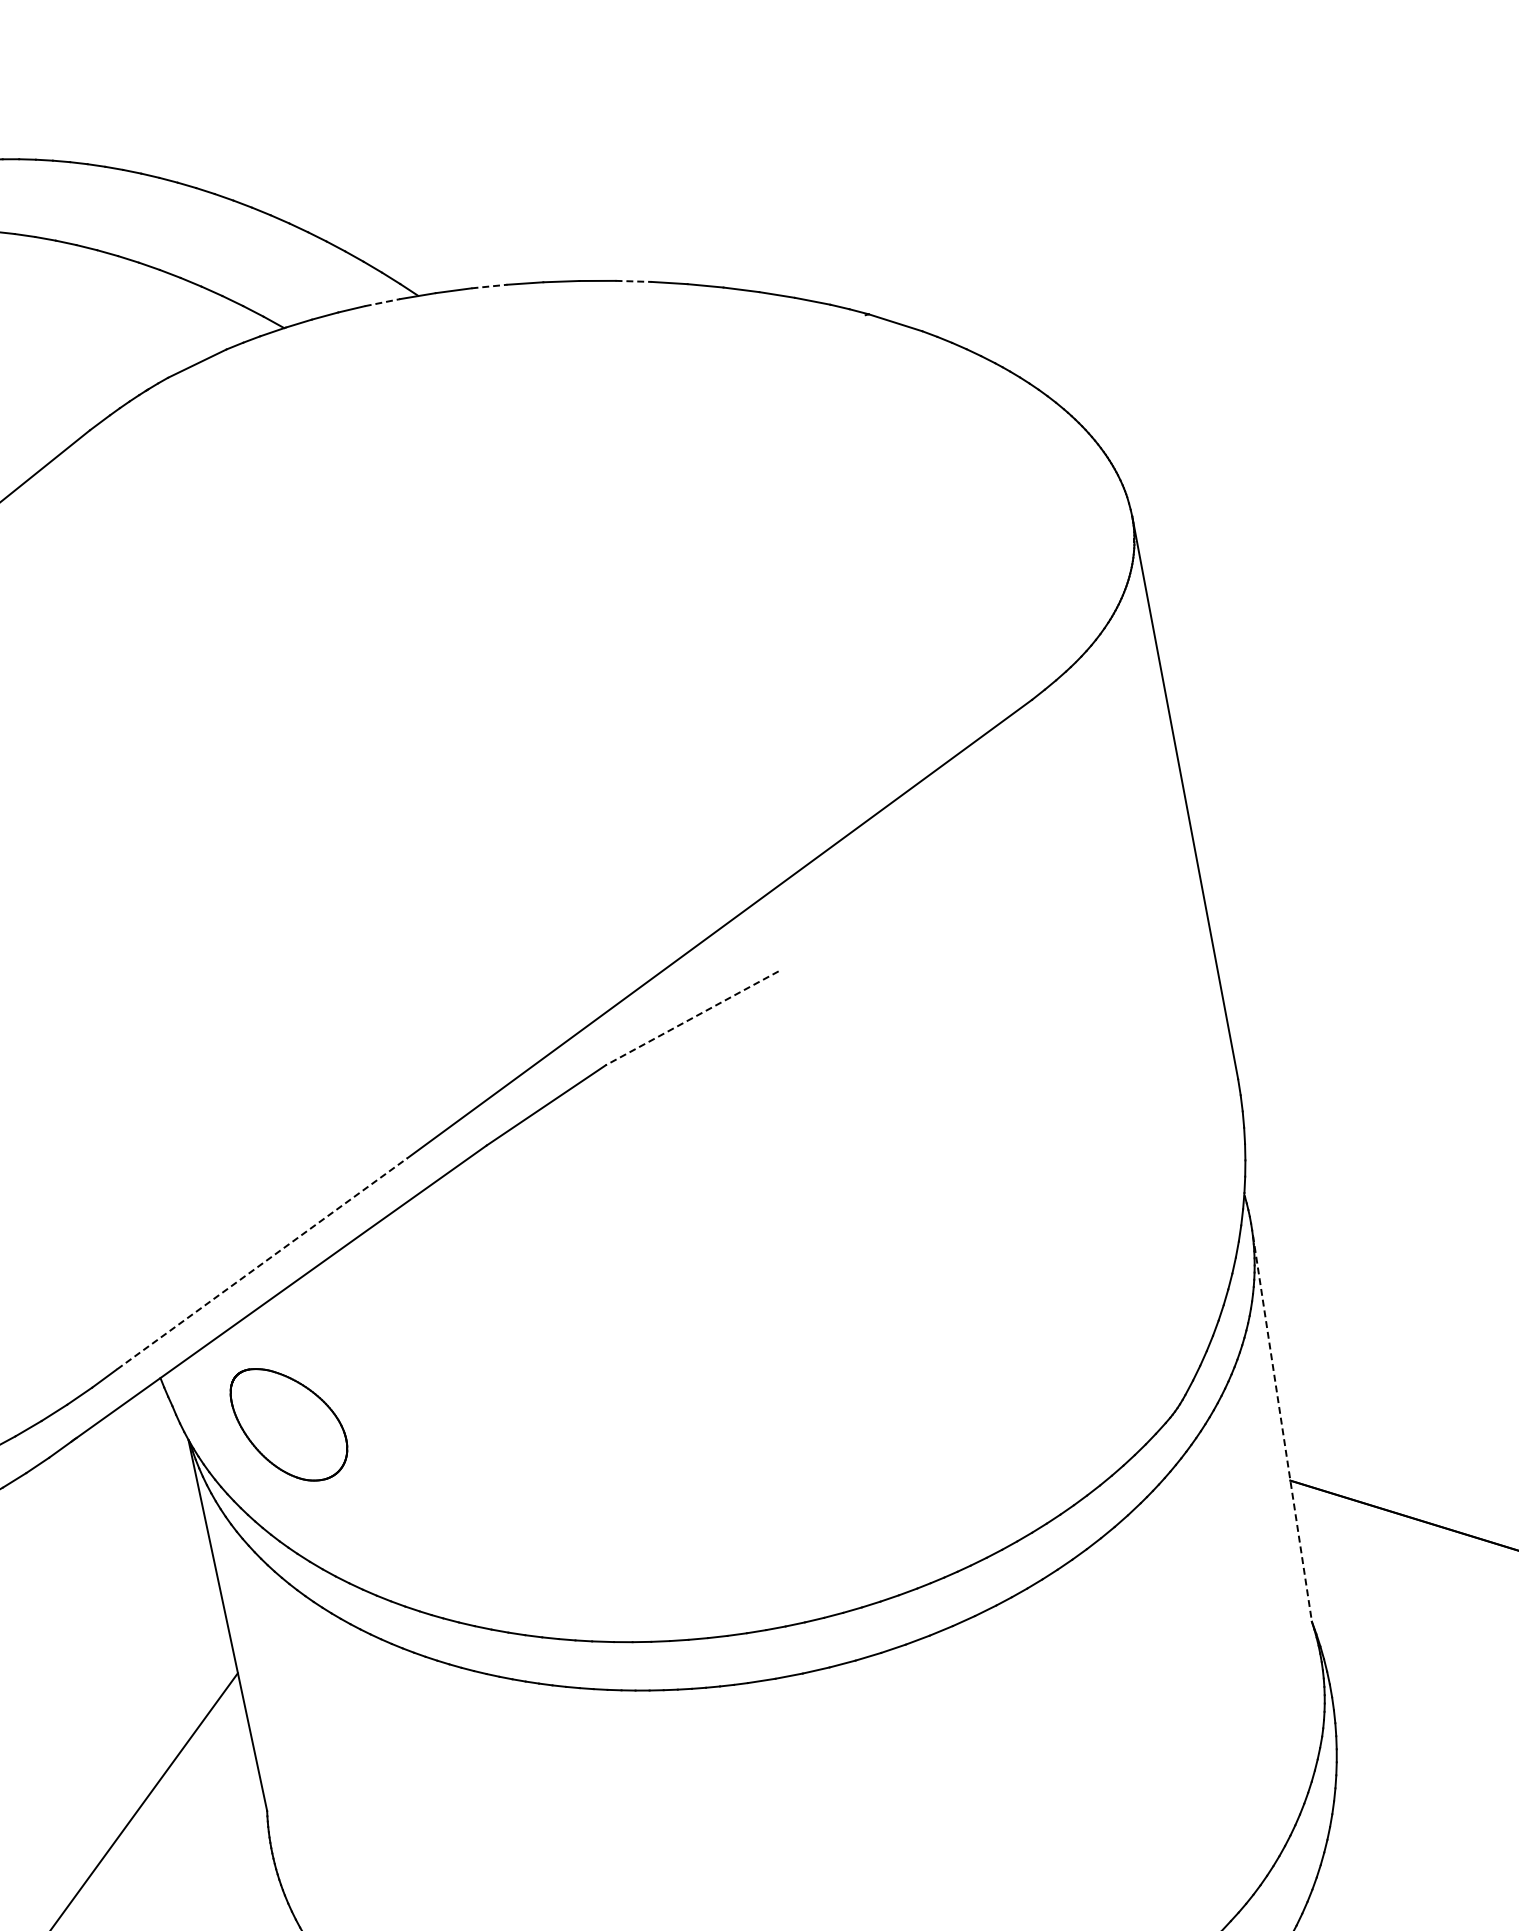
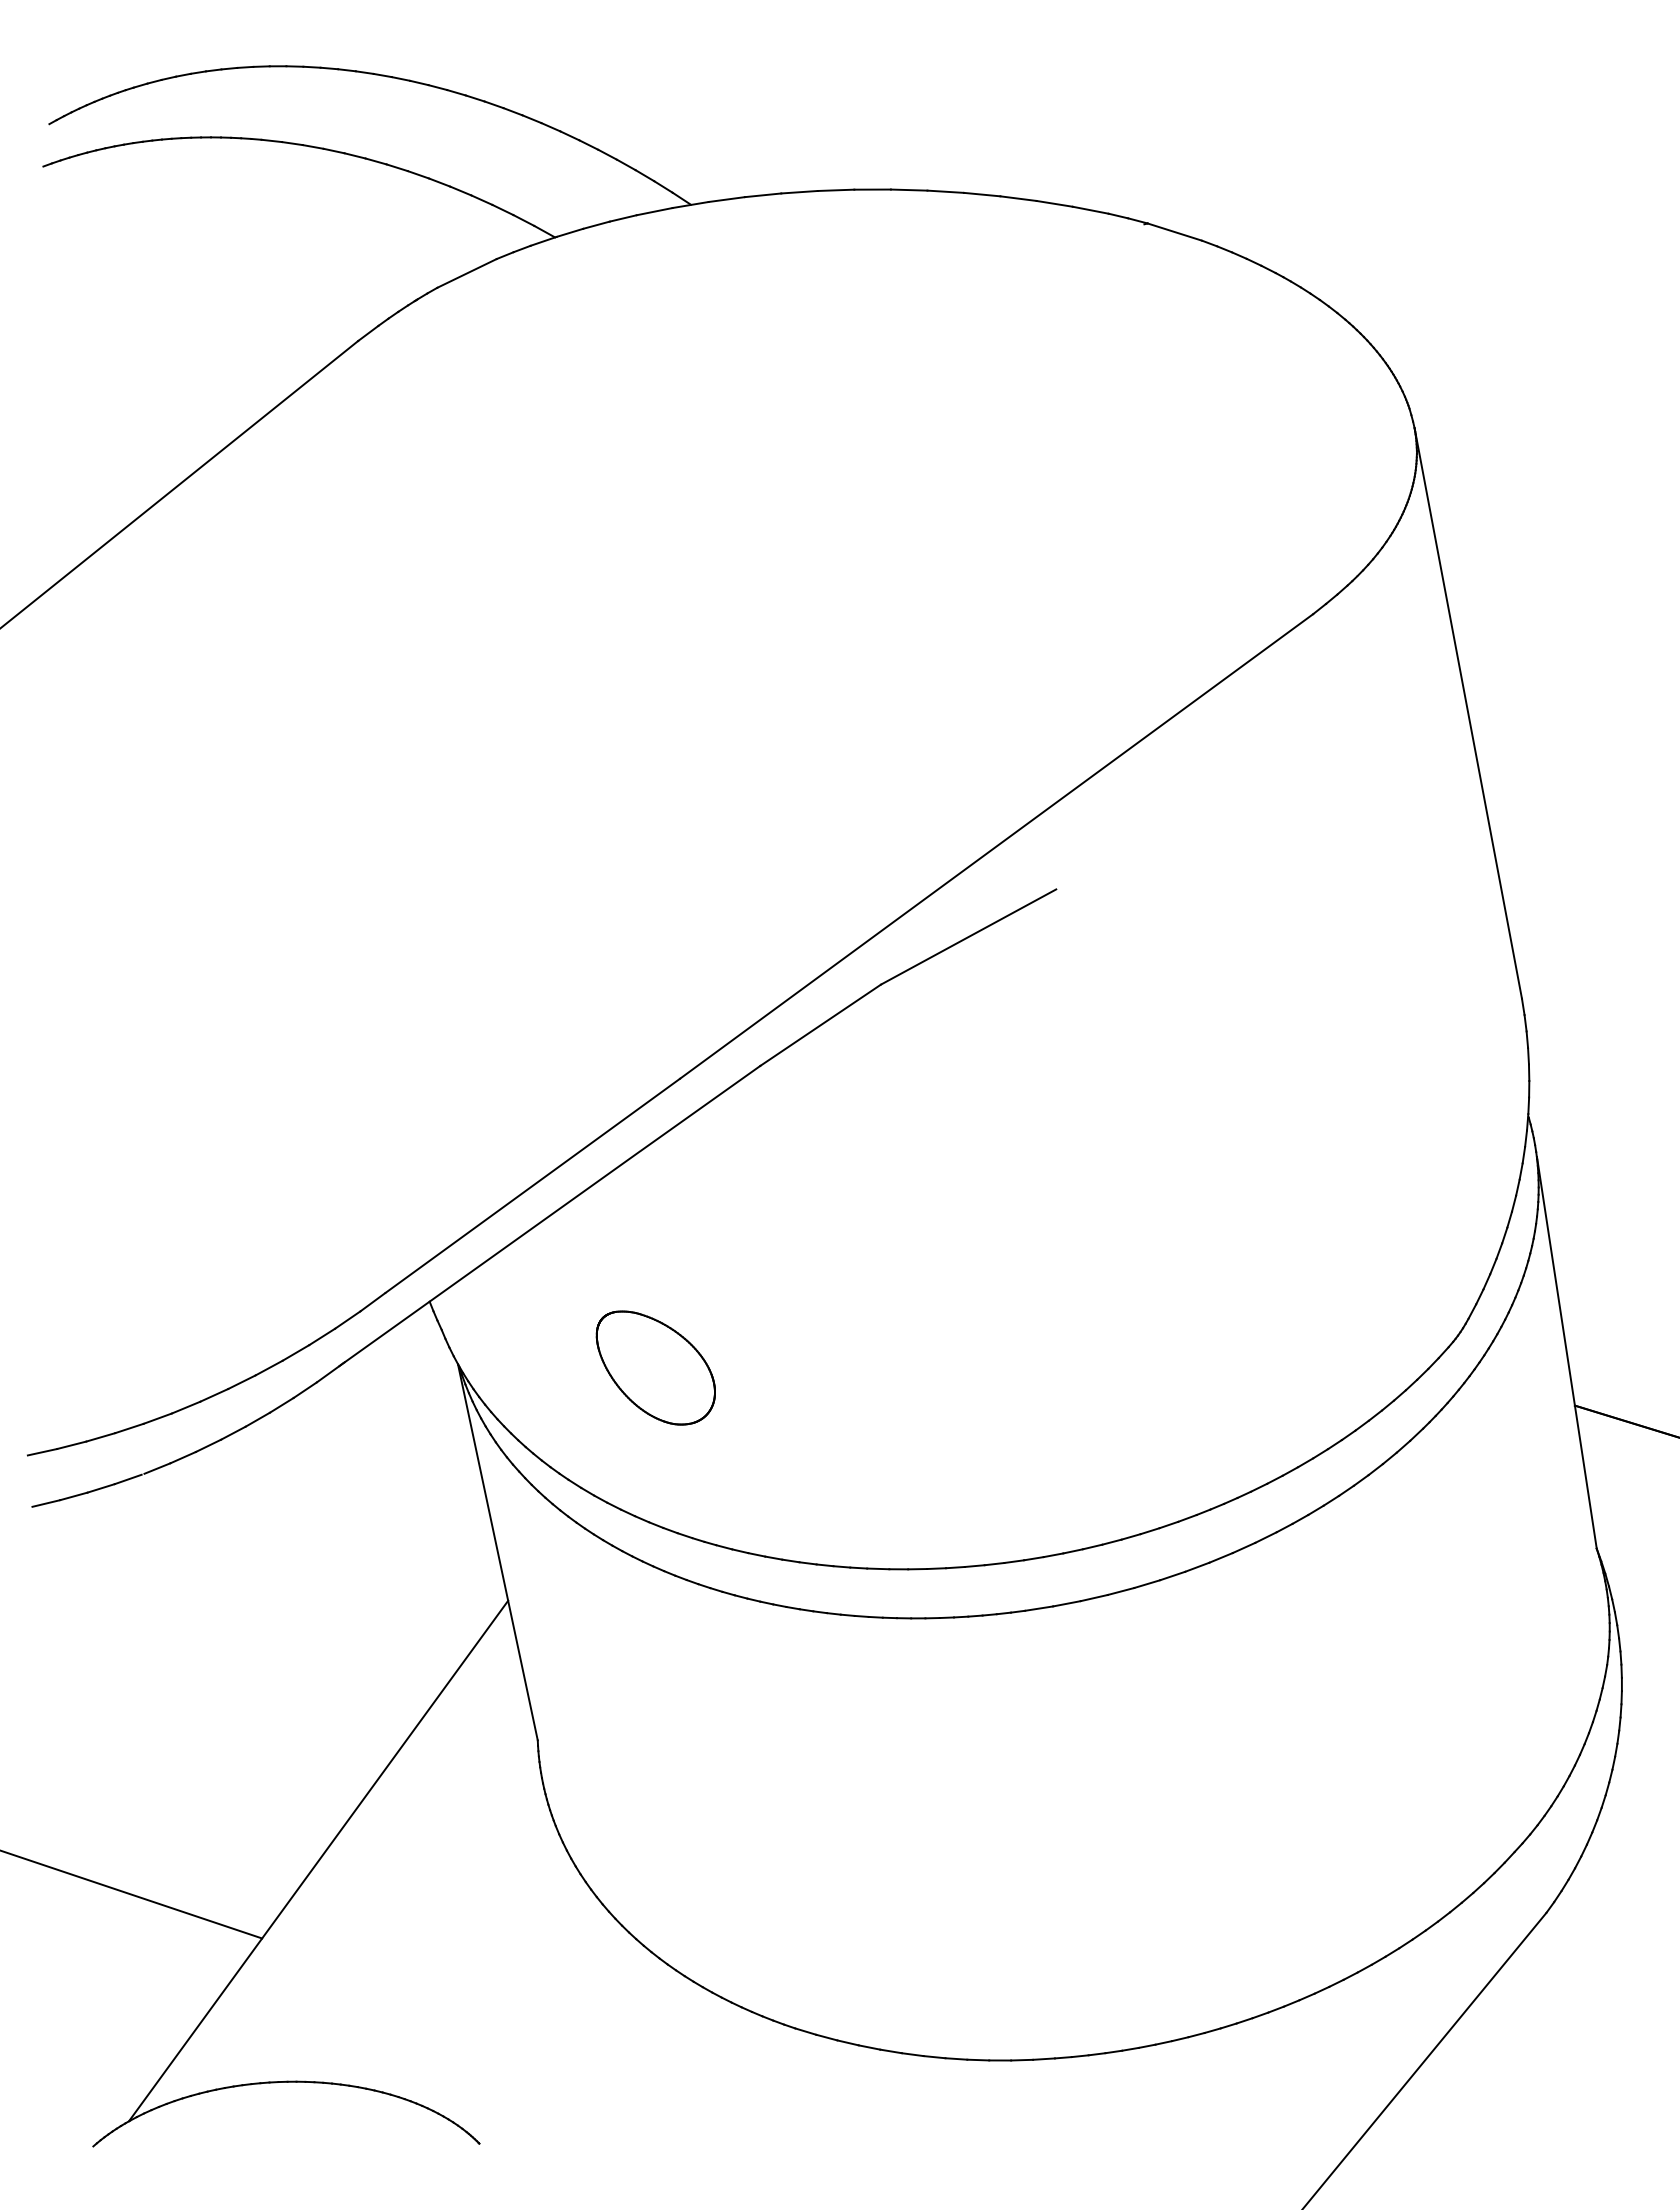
line: (633, 281) -> (909, 190), dashed -> solid
line: (489, 286) -> (763, 195), dashed -> solid
line: (383, 302) -> (655, 211), dashed -> solid
line: (692, 1018) -> (968, 937), dashed -> solid
line: (262, 1263) -> (533, 1185), dashed -> solid
part: (288, 1424) -> (655, 1367), moved
line: (1282, 1429) -> (1566, 1353), dashed -> solid

